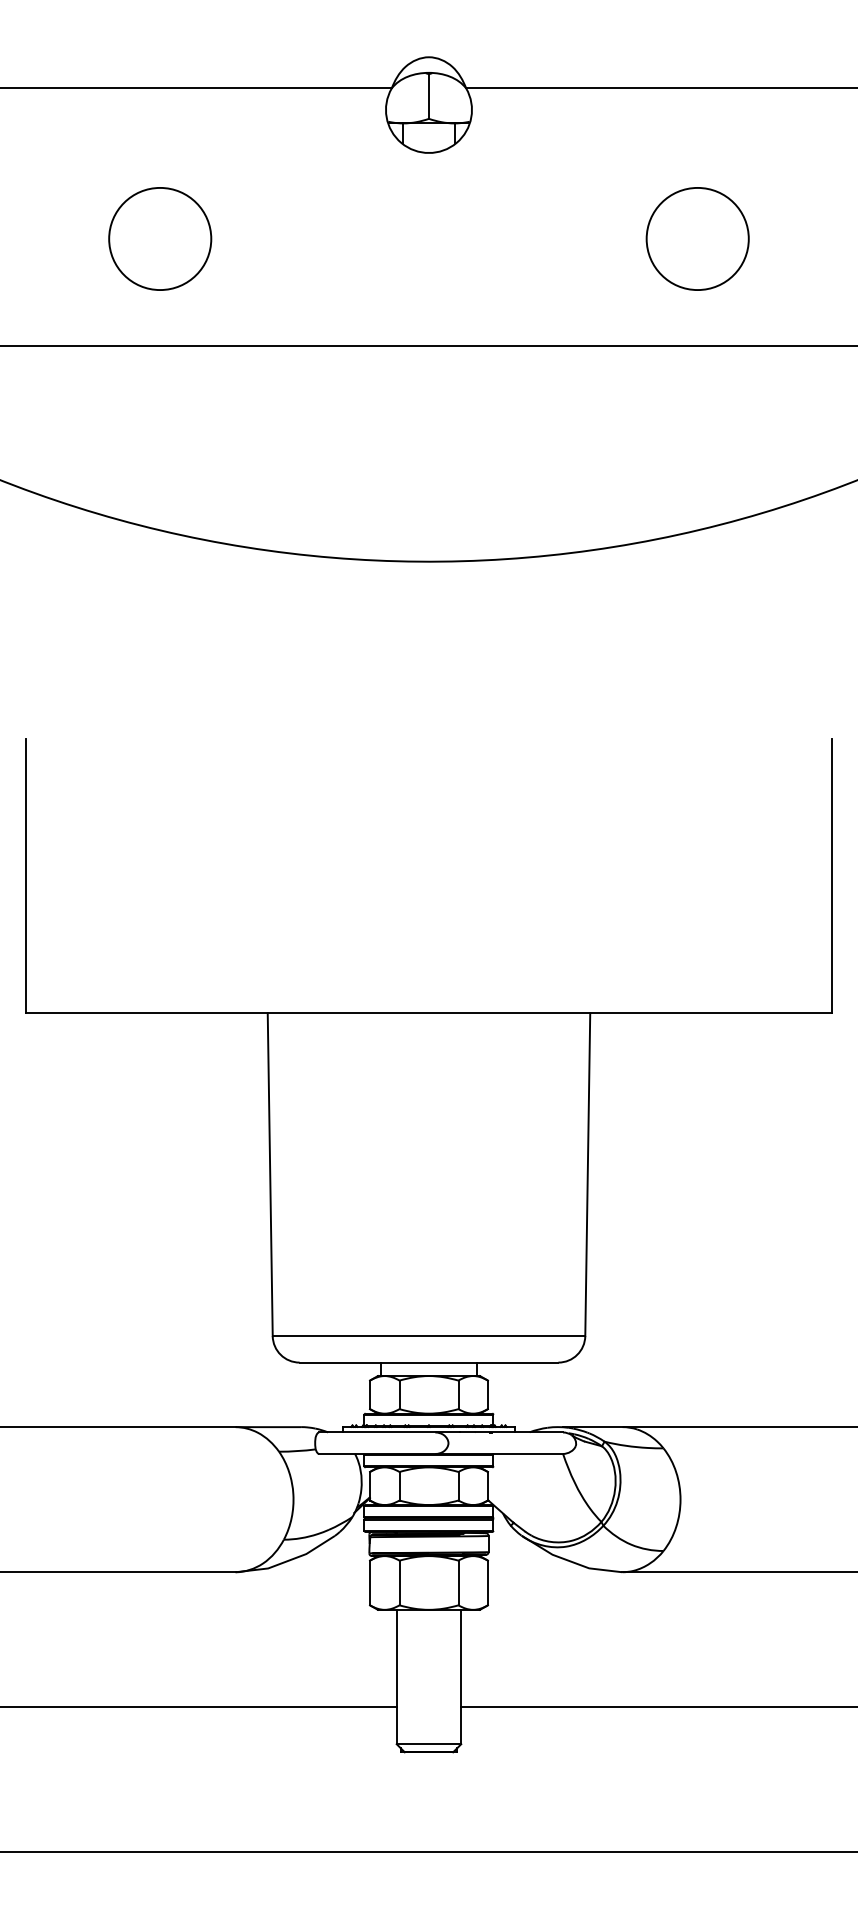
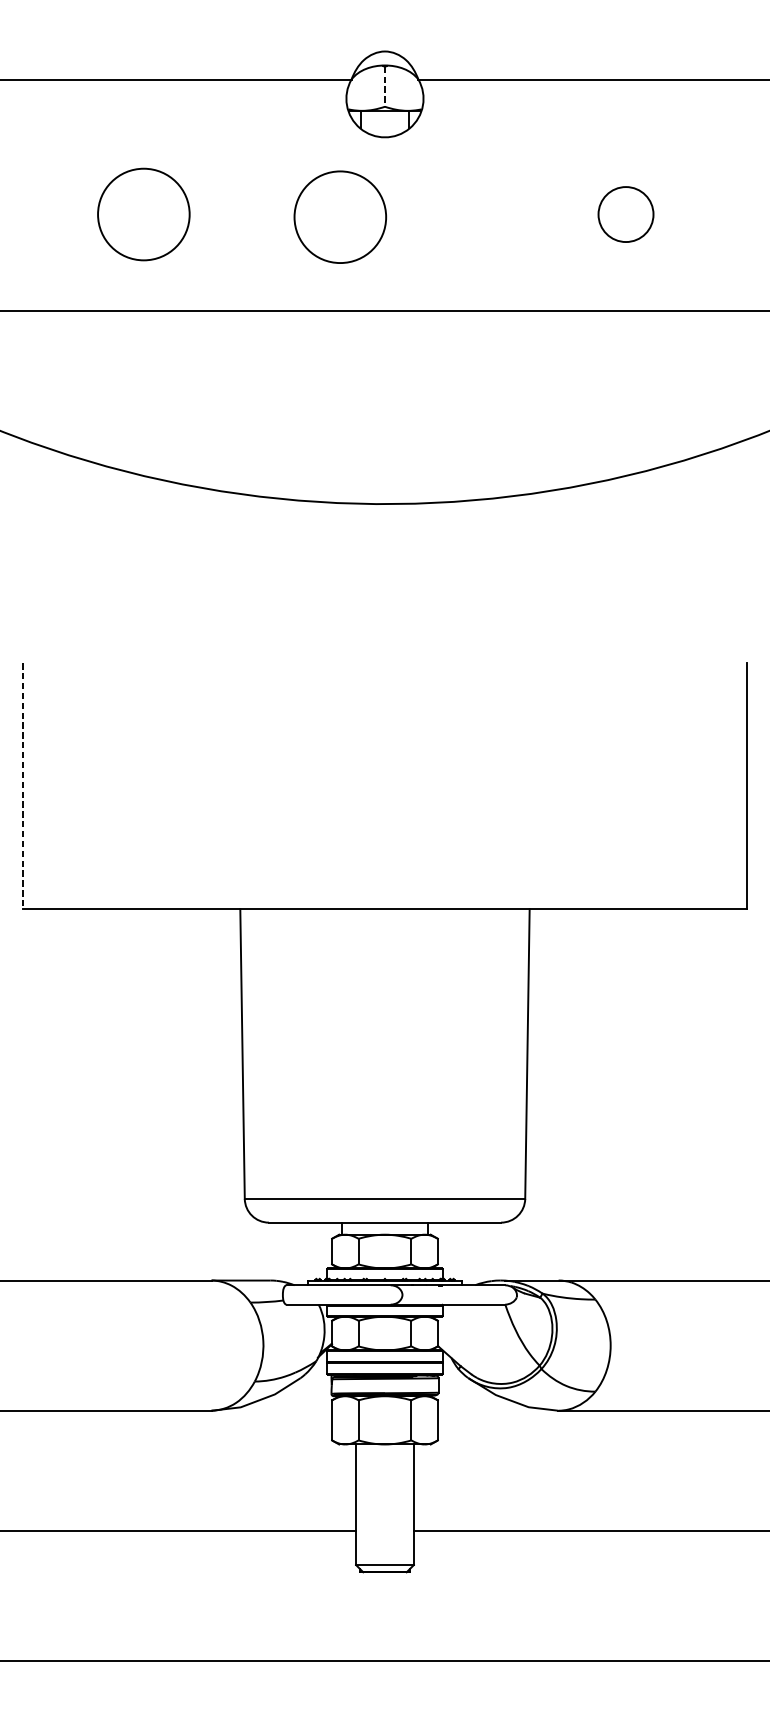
line: (428, 97) -> (384, 87), solid -> dashed
circle: (697, 238) -> (625, 214), size x0.6
circle: (379, 241) -> (340, 216), added
line: (25, 876) -> (22, 786), solid -> dashed

